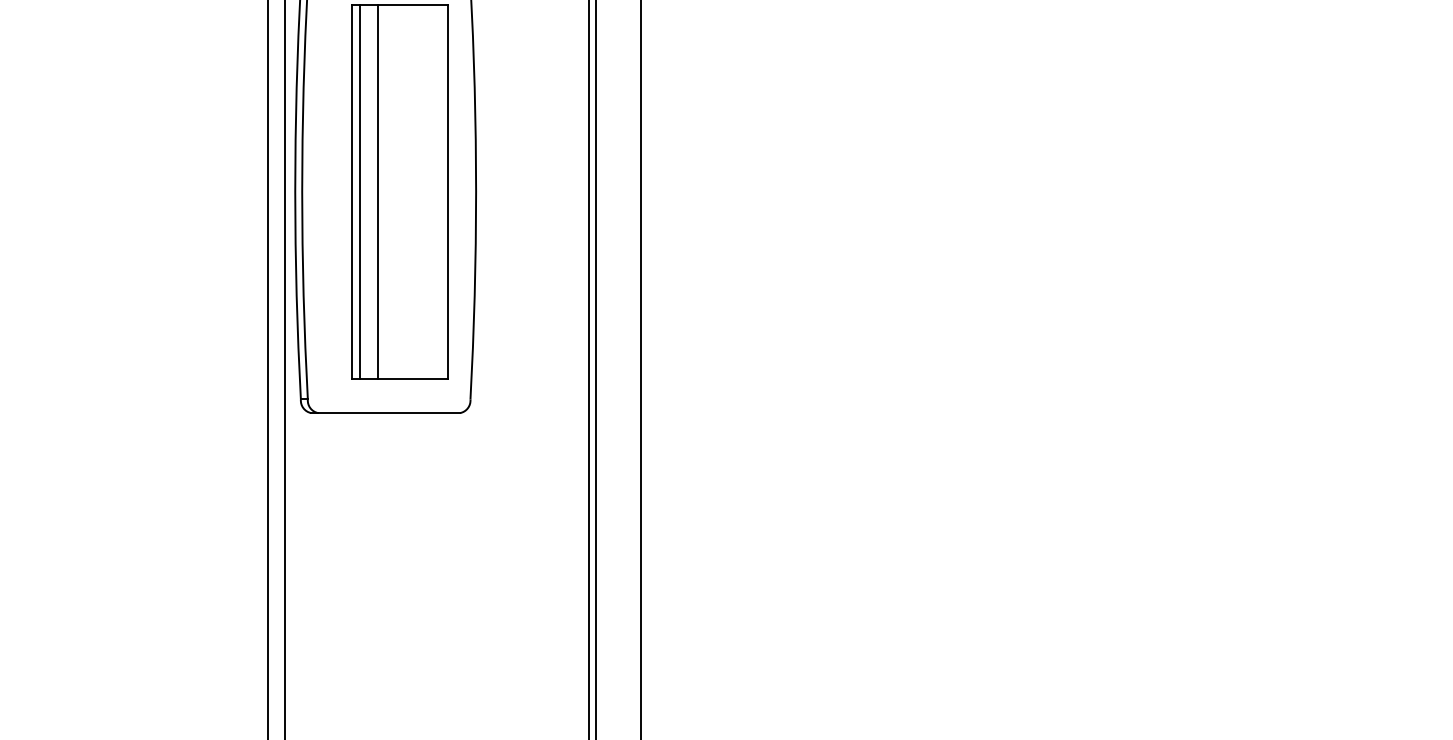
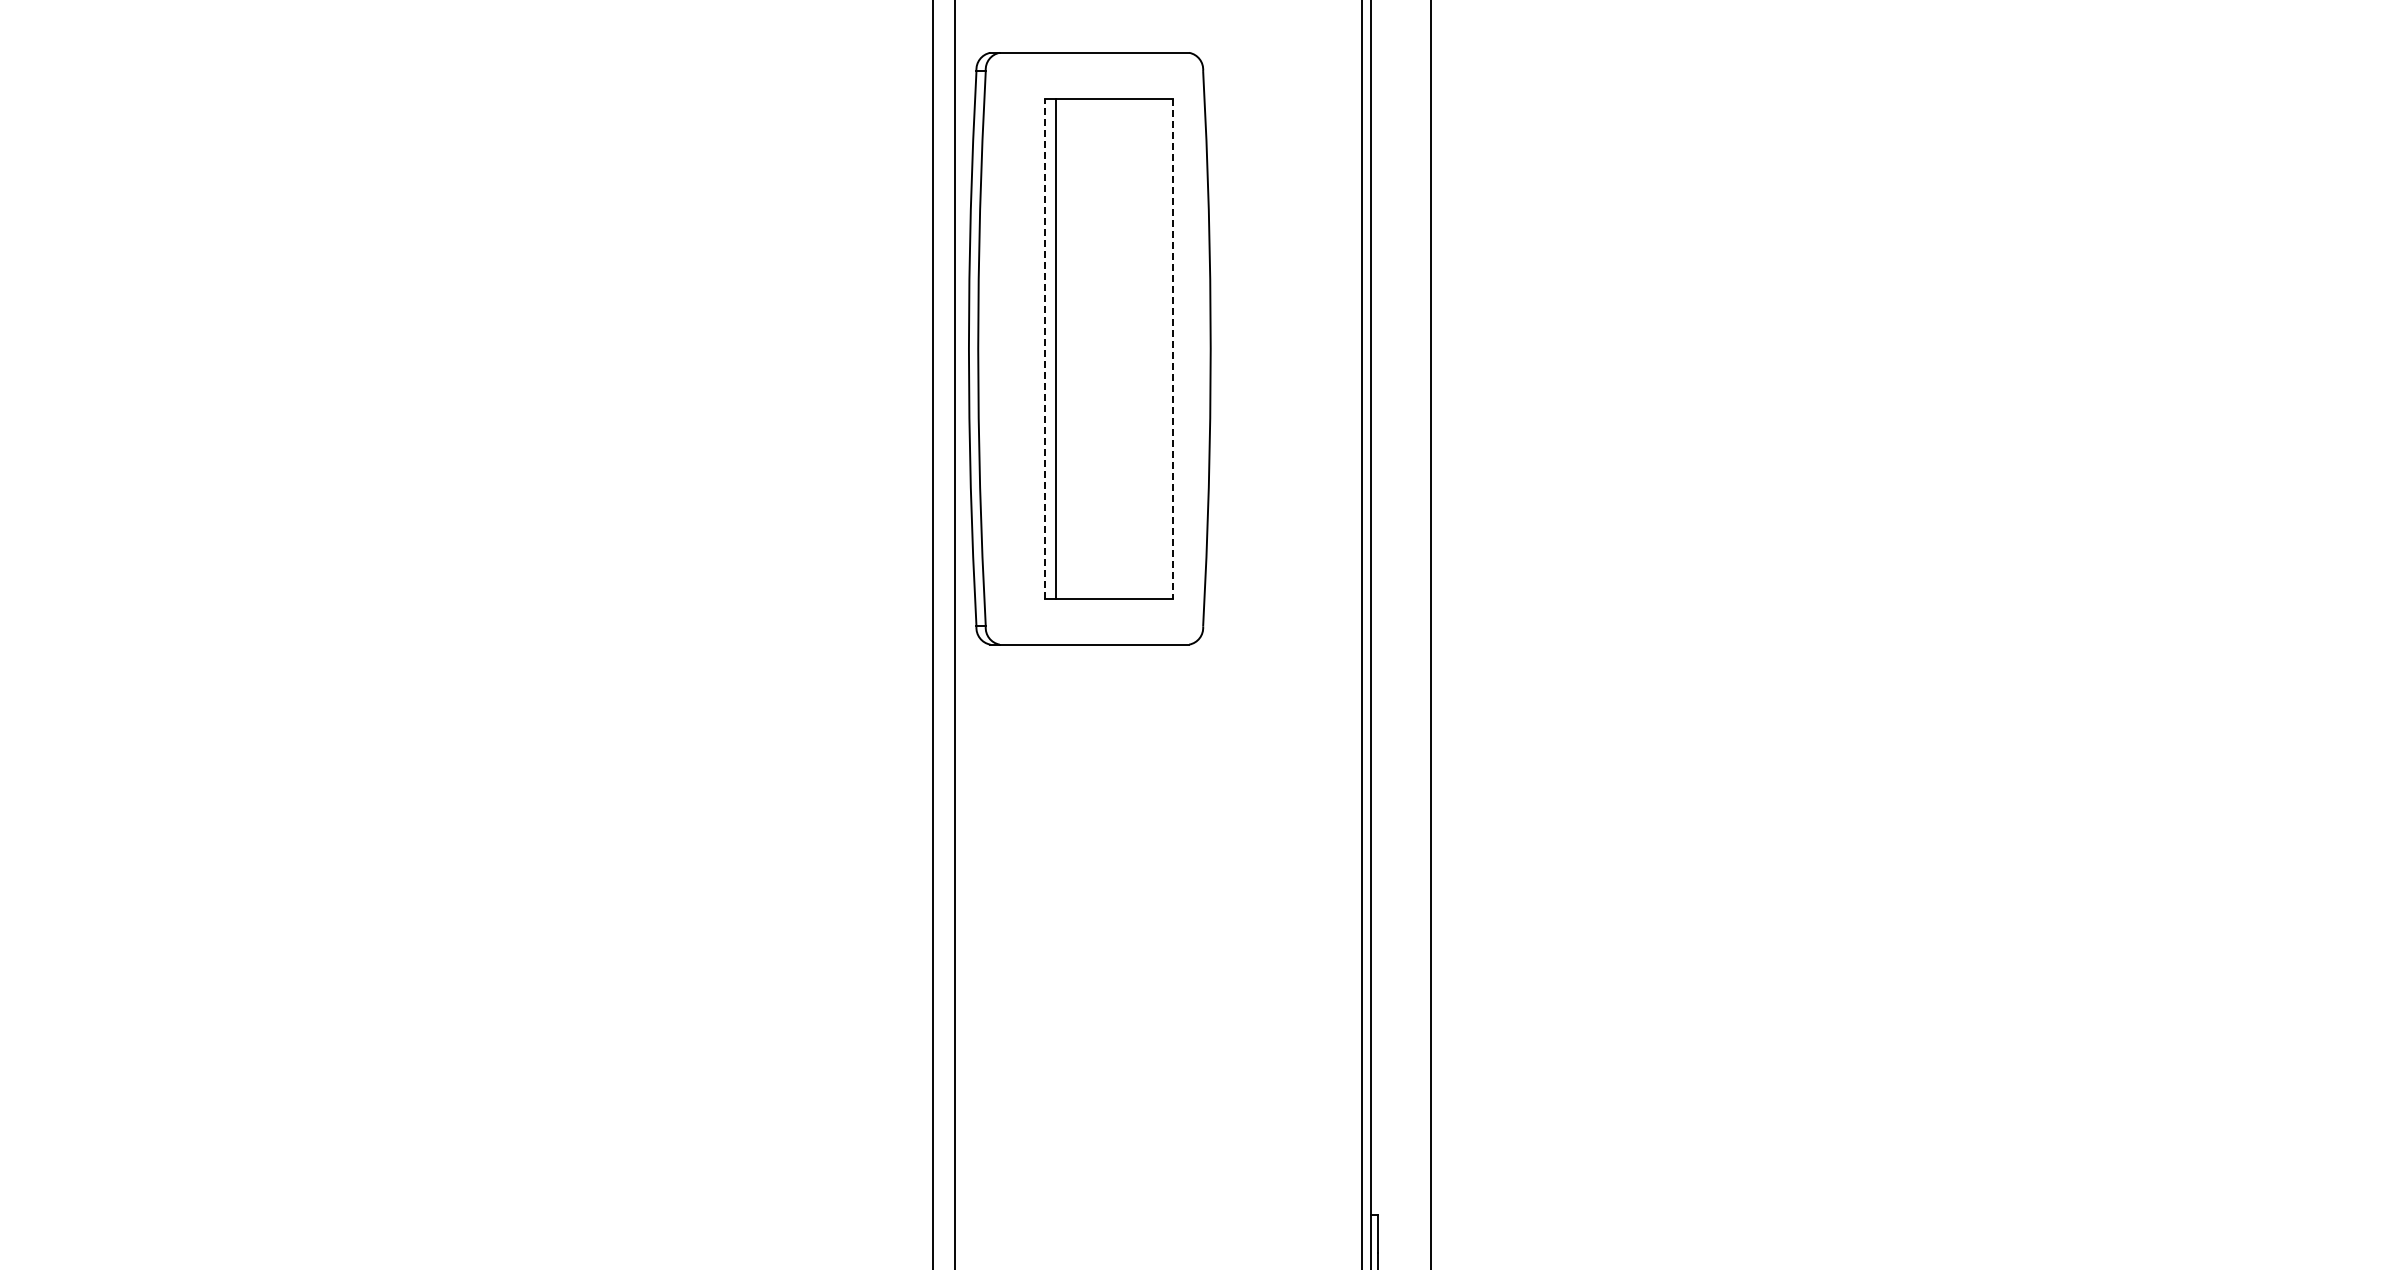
line: (351, 191) -> (1044, 348), solid -> dashed
line: (377, 191) -> (1079, 348), removed
line: (447, 191) -> (1172, 348), solid -> dashed

